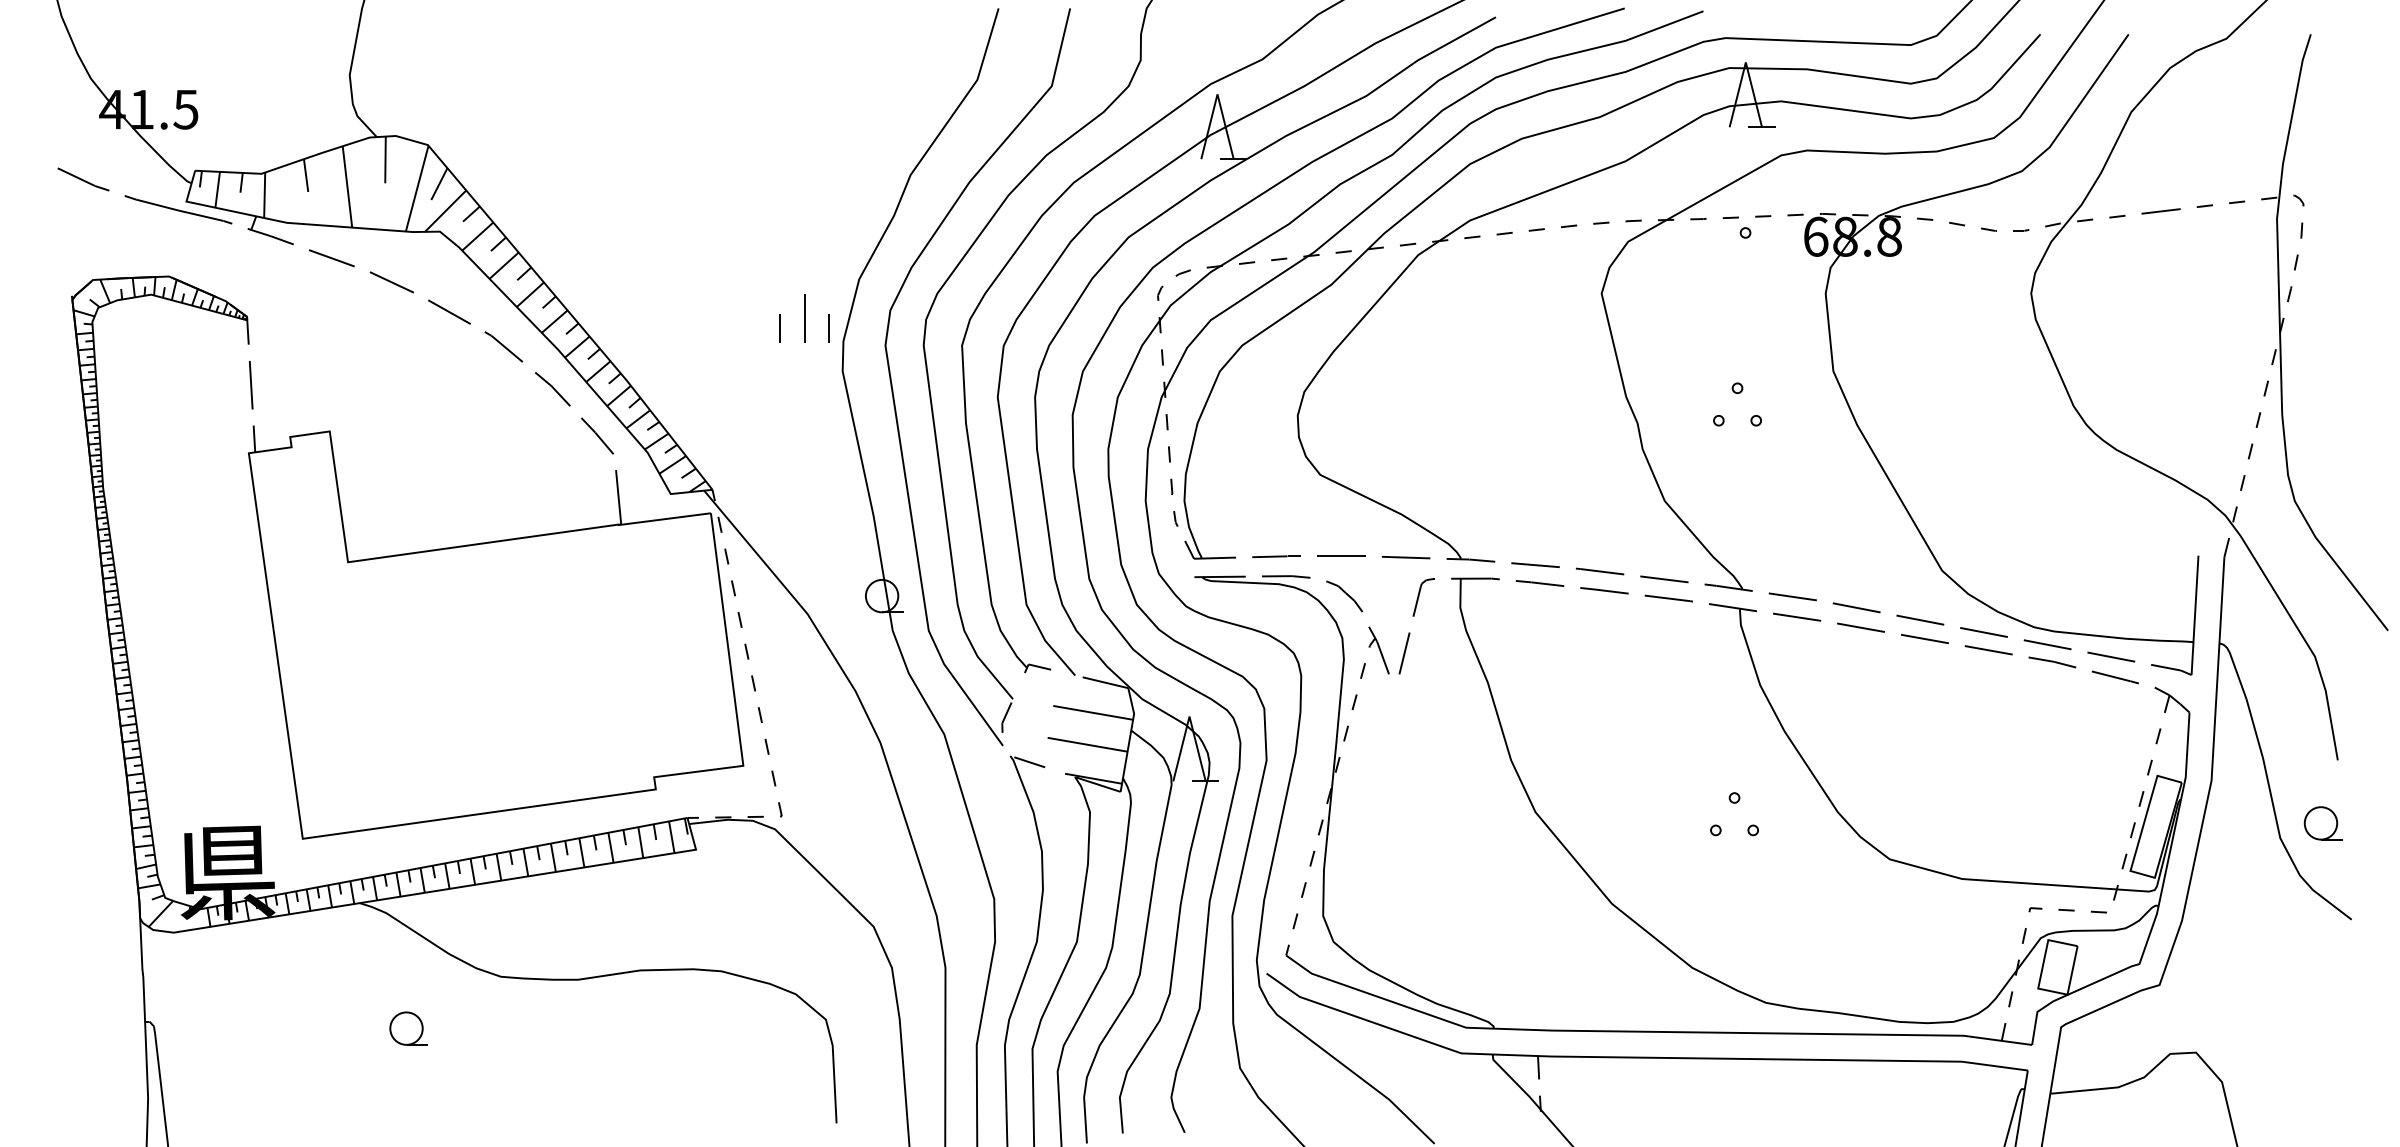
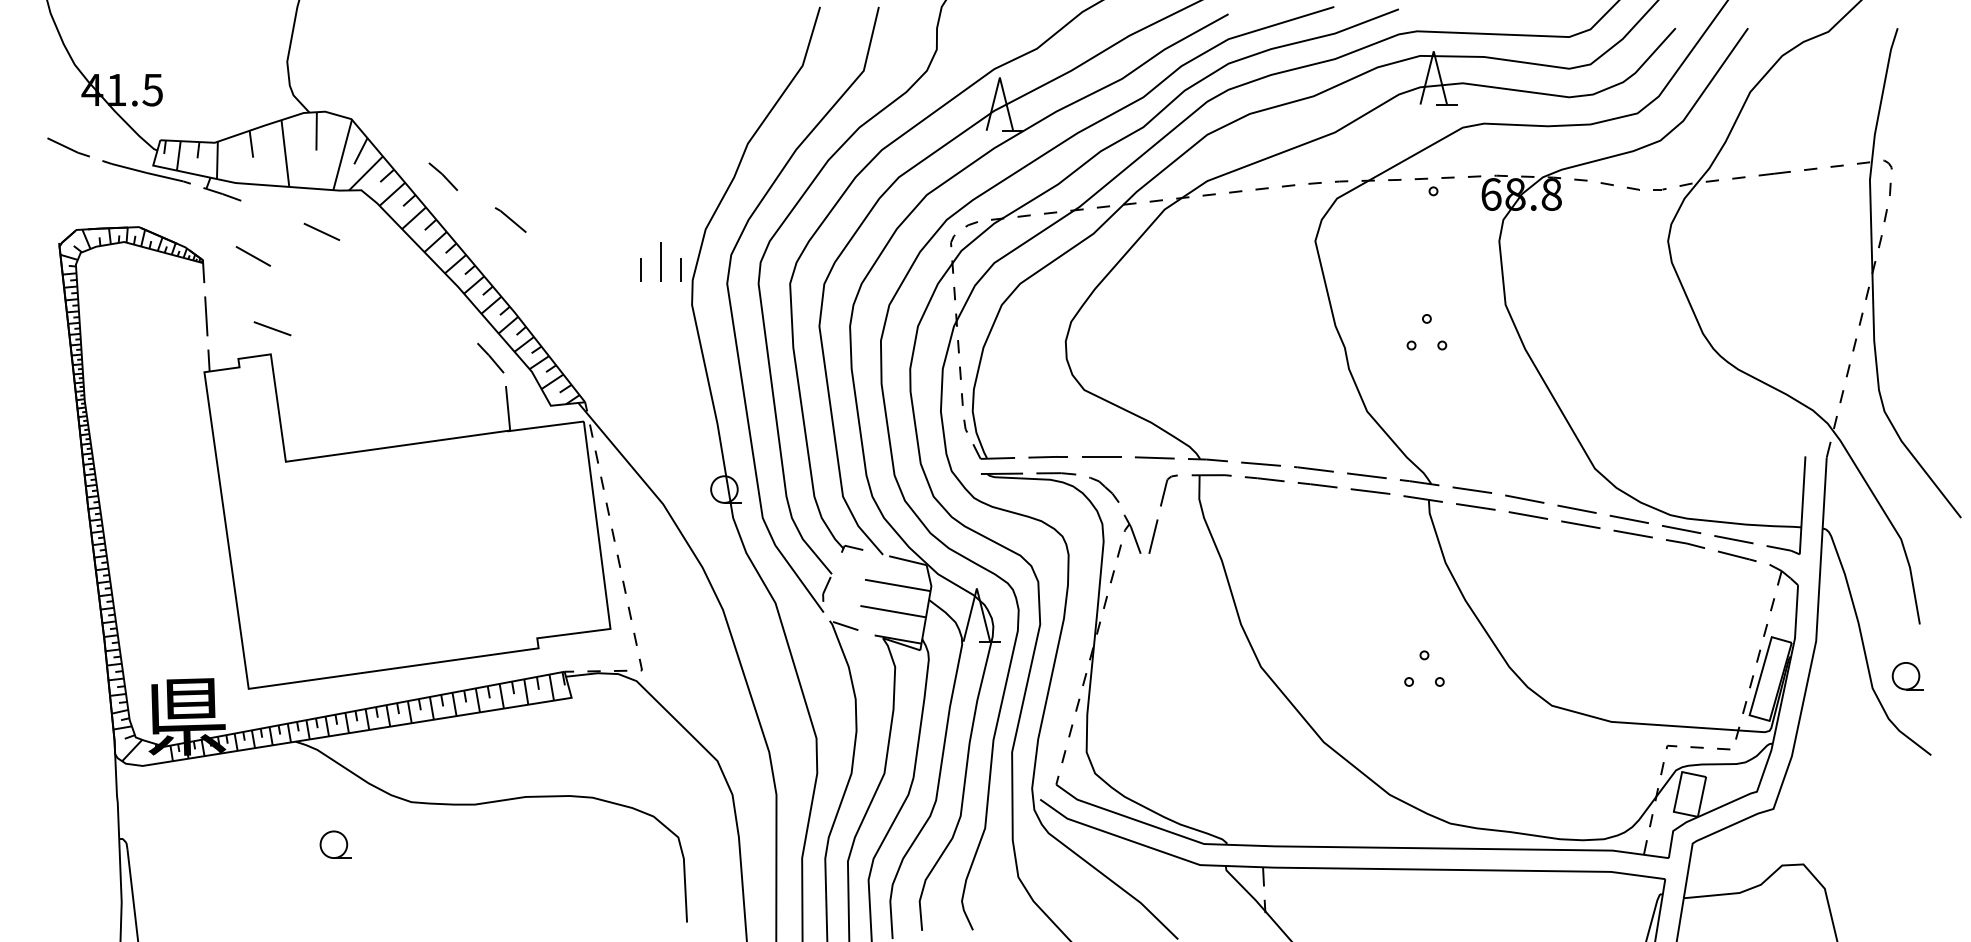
line: (331, 258) -> (272, 328), moved
line: (449, 311) -> (253, 255), moved
line: (503, 346) -> (510, 219), moved
line: (552, 388) -> (443, 176), moved

